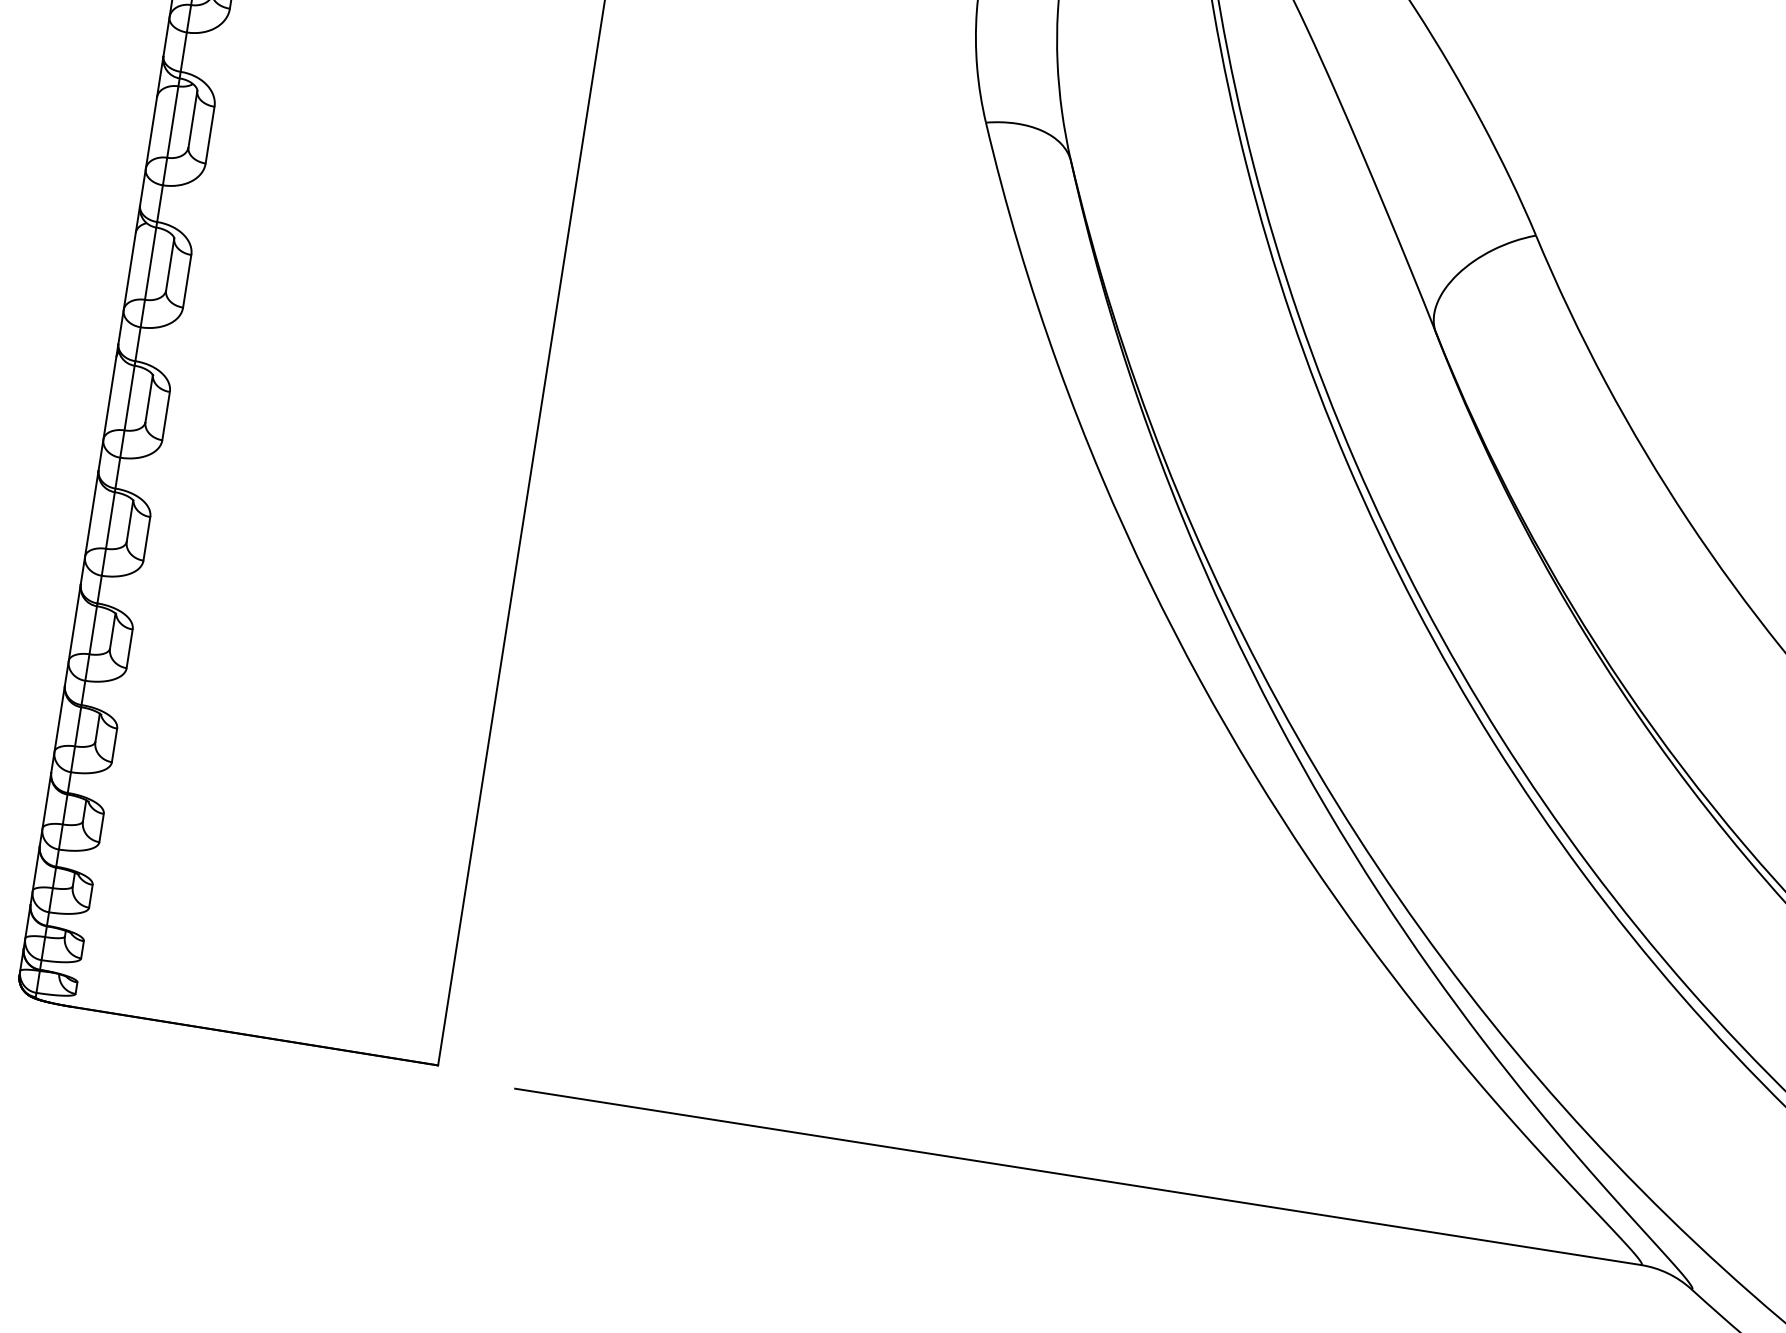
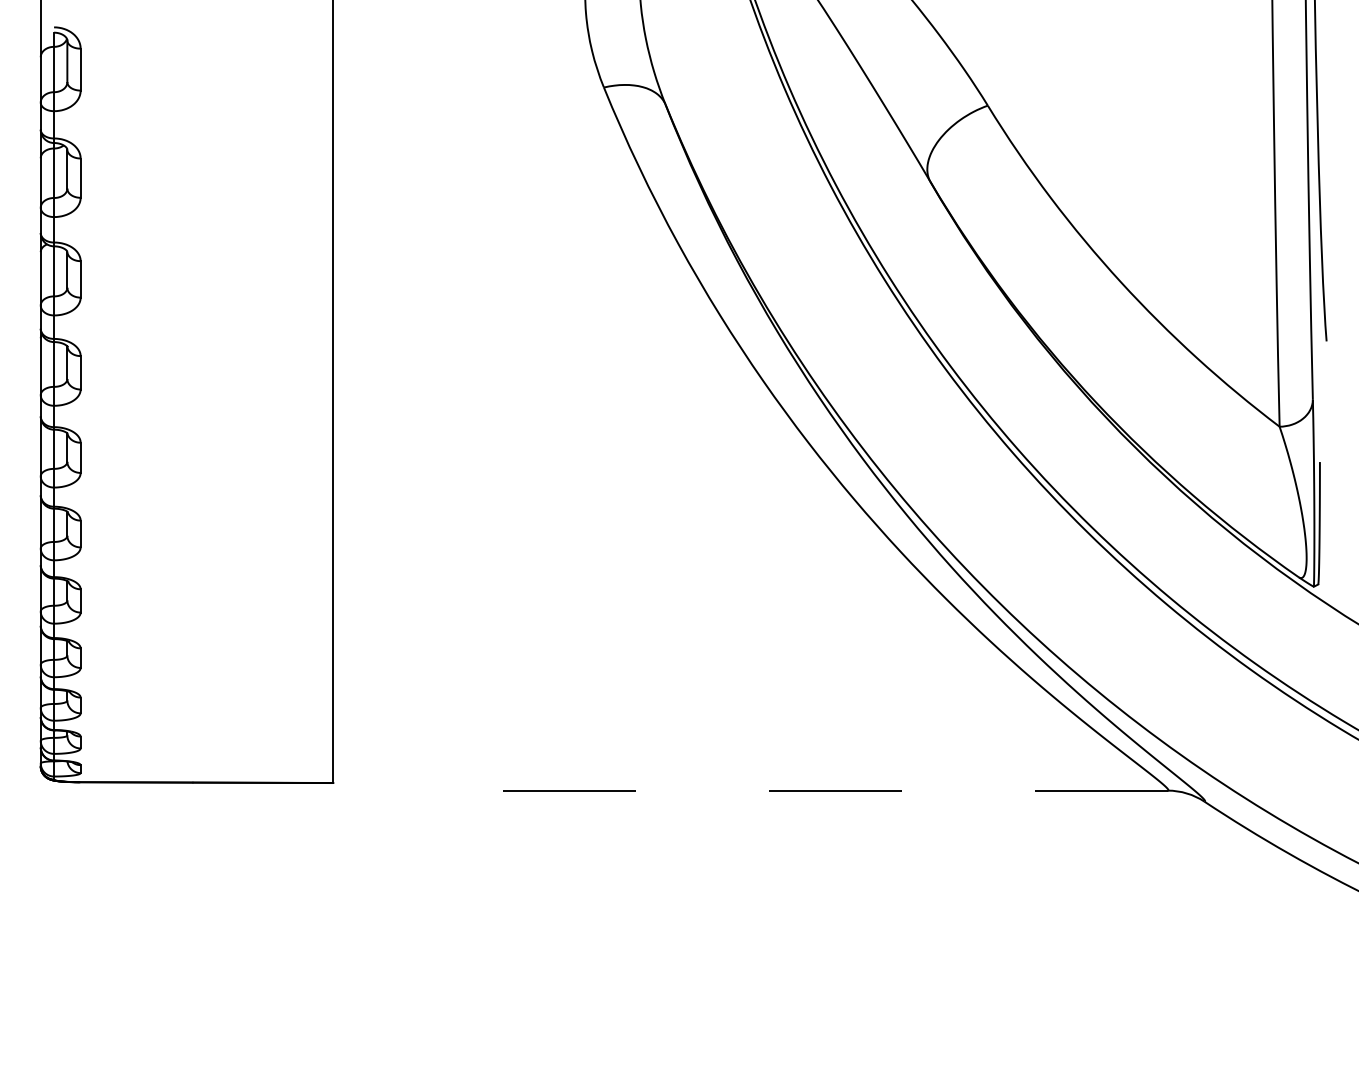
line: (1077, 1176) -> (777, 790), solid -> dashed

